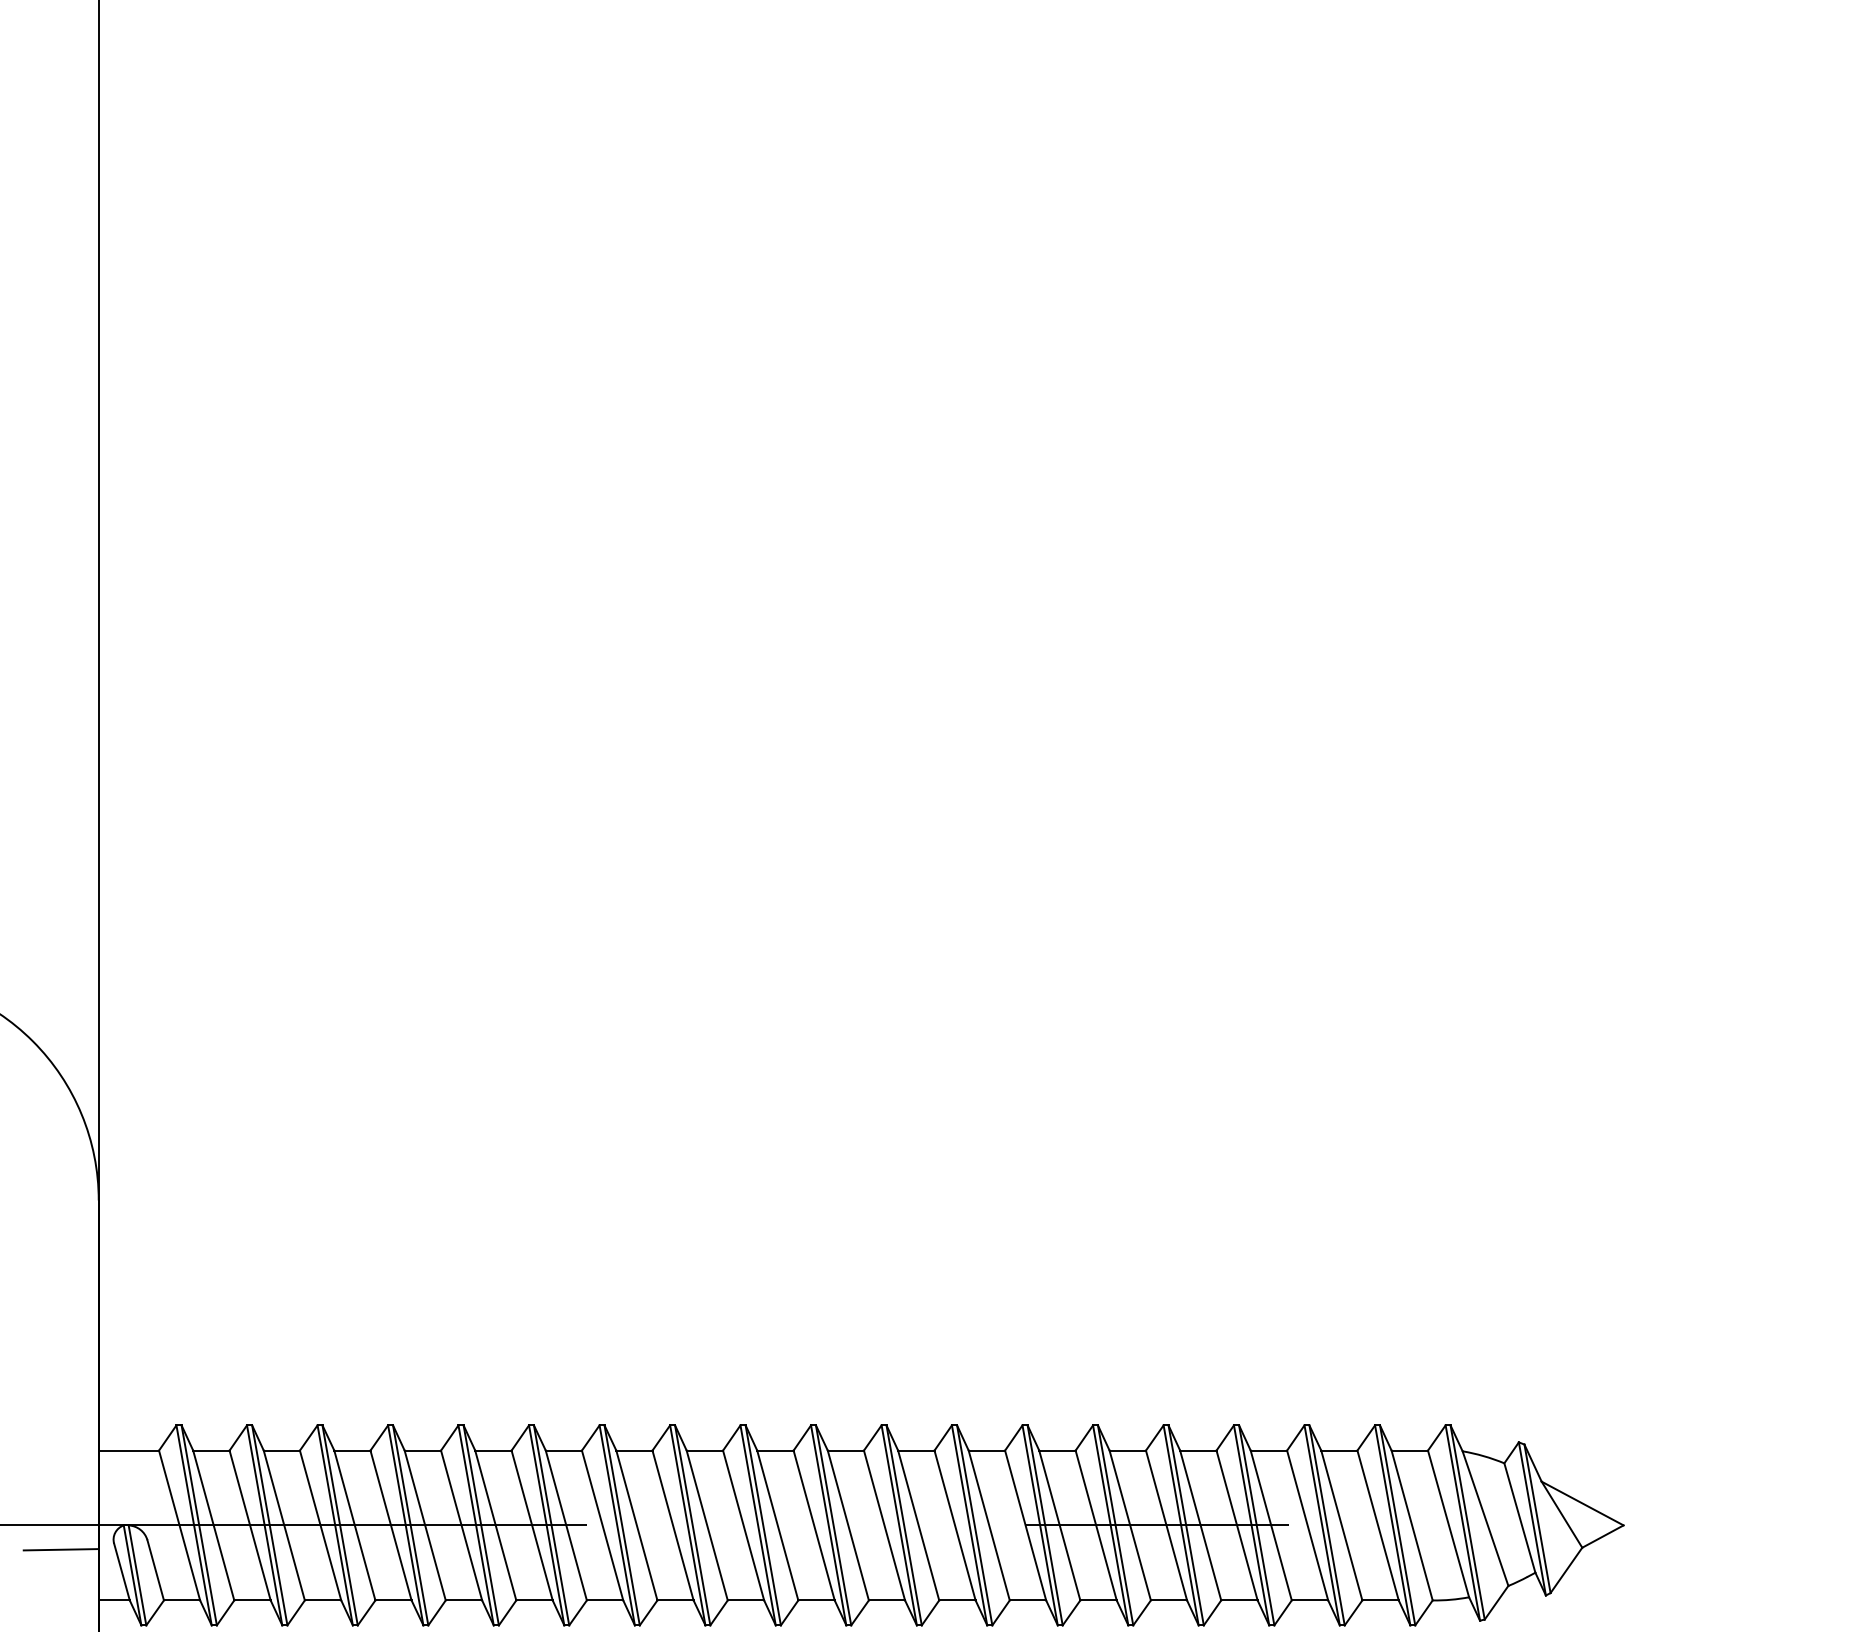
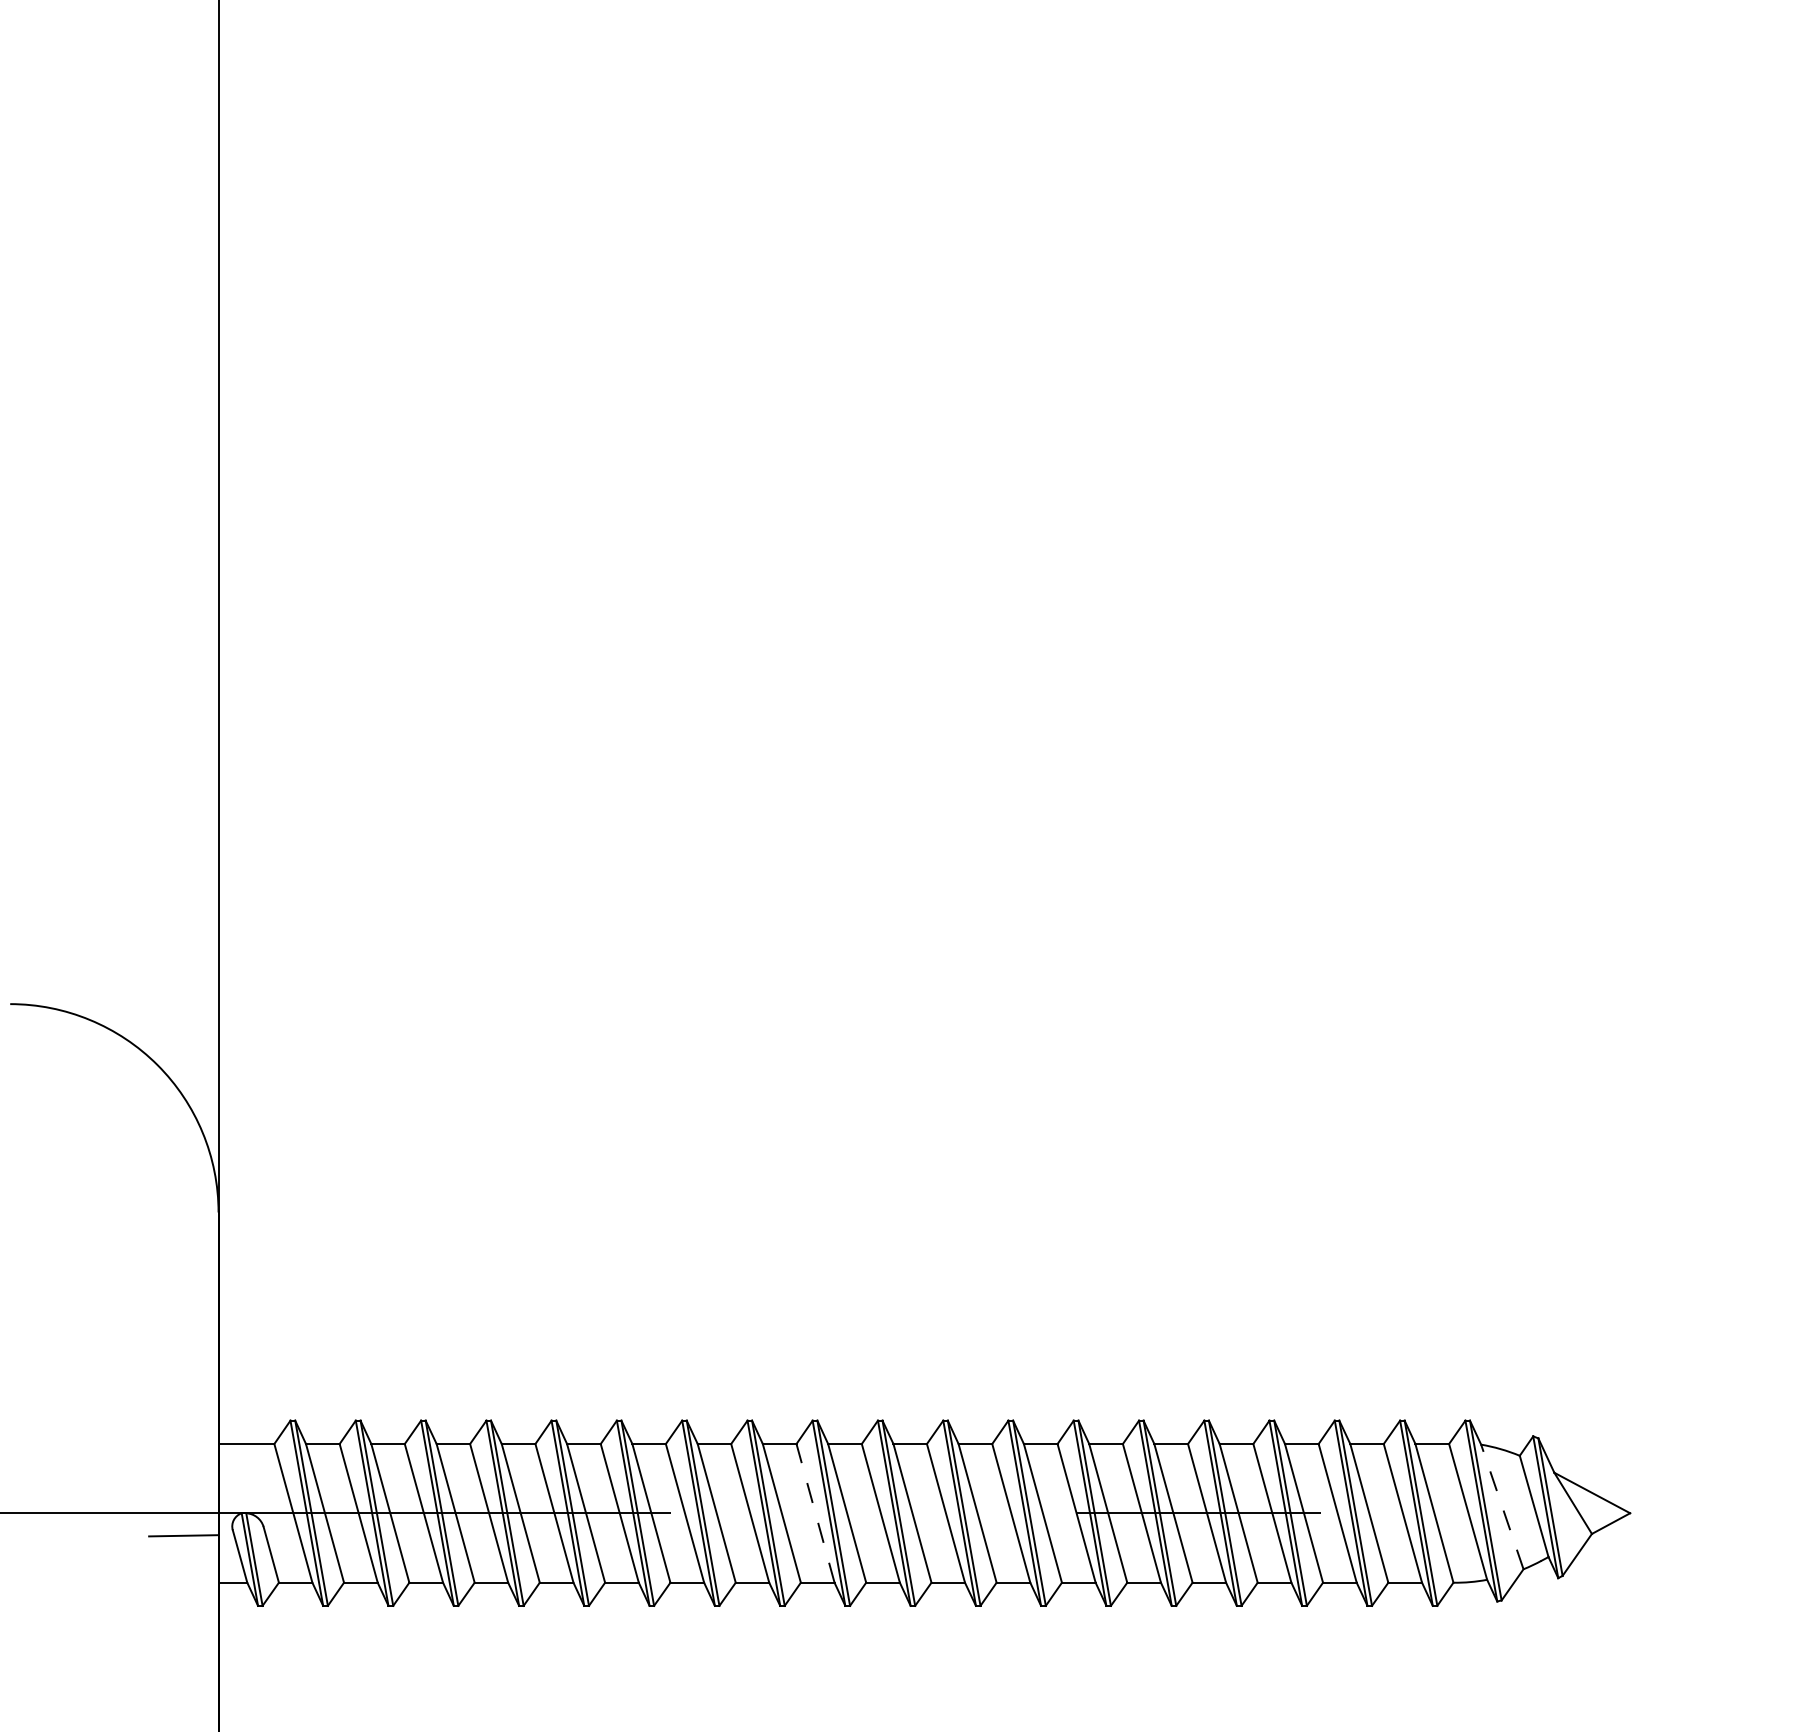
line: (1485, 1518) -> (1502, 1506), solid -> dashed
line: (743, 1525) -> (815, 1513), solid -> dashed

